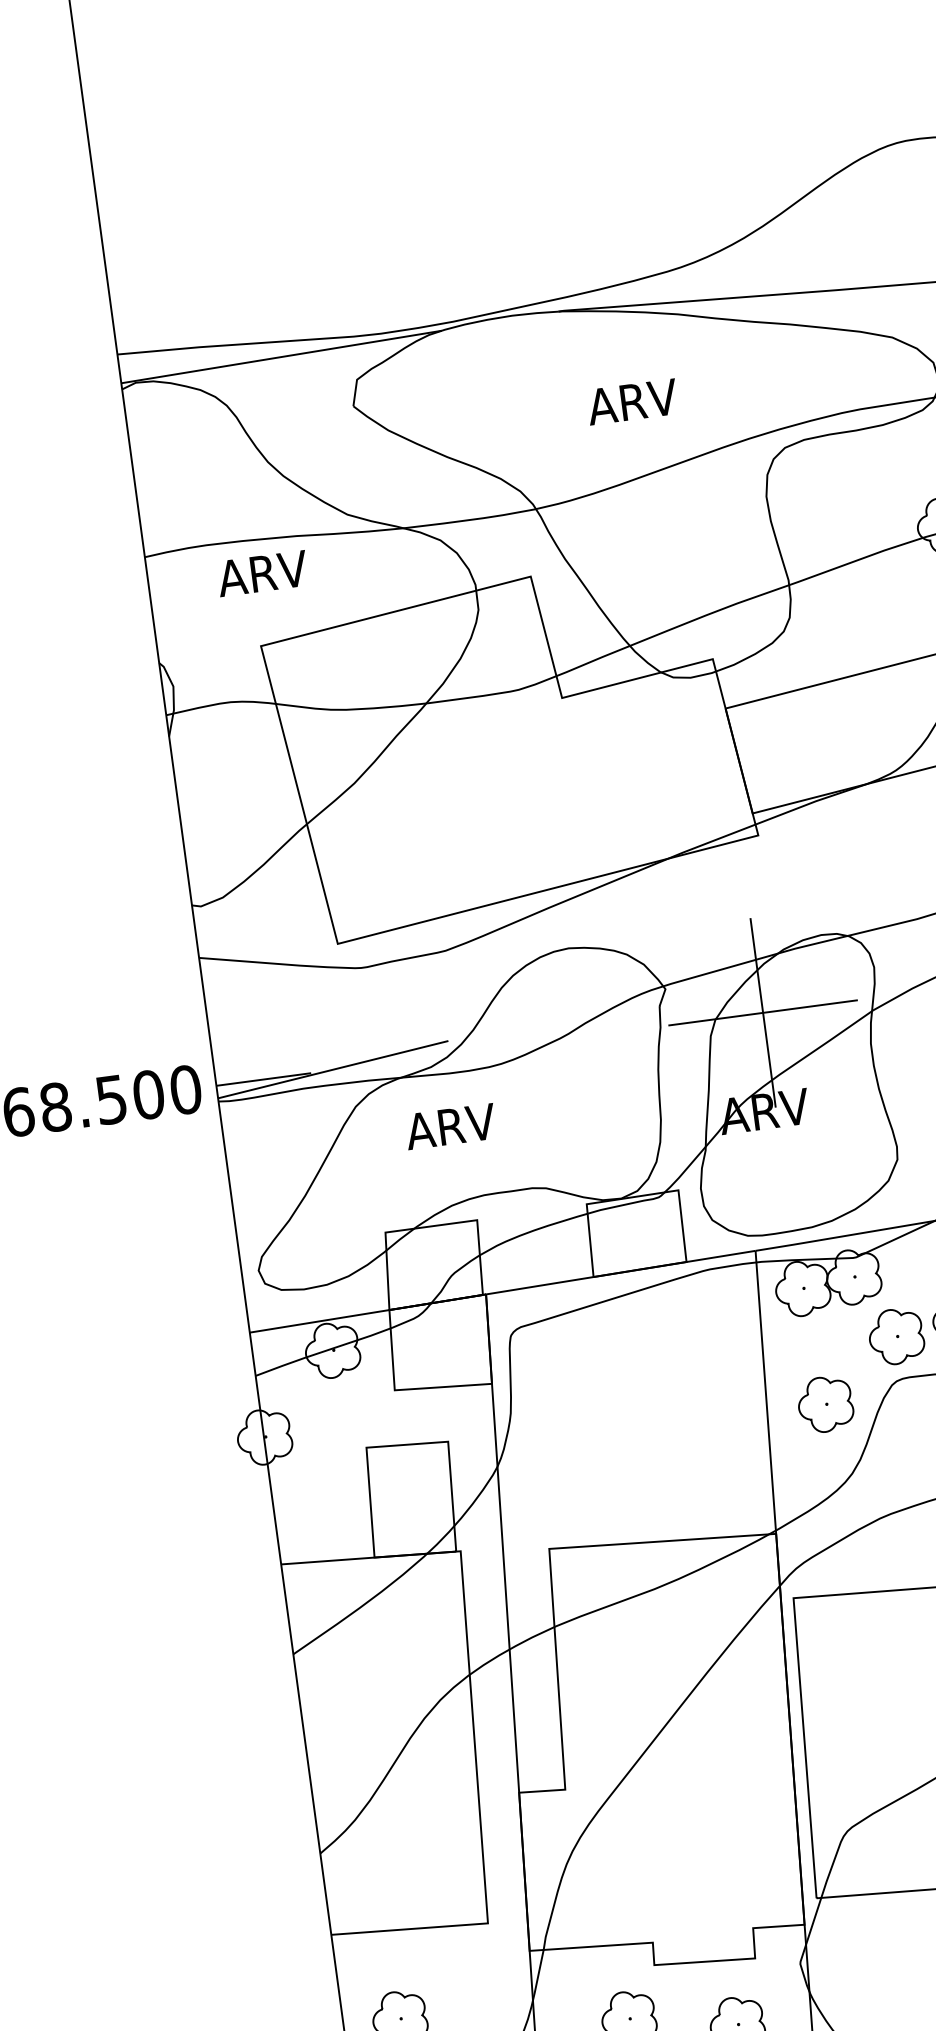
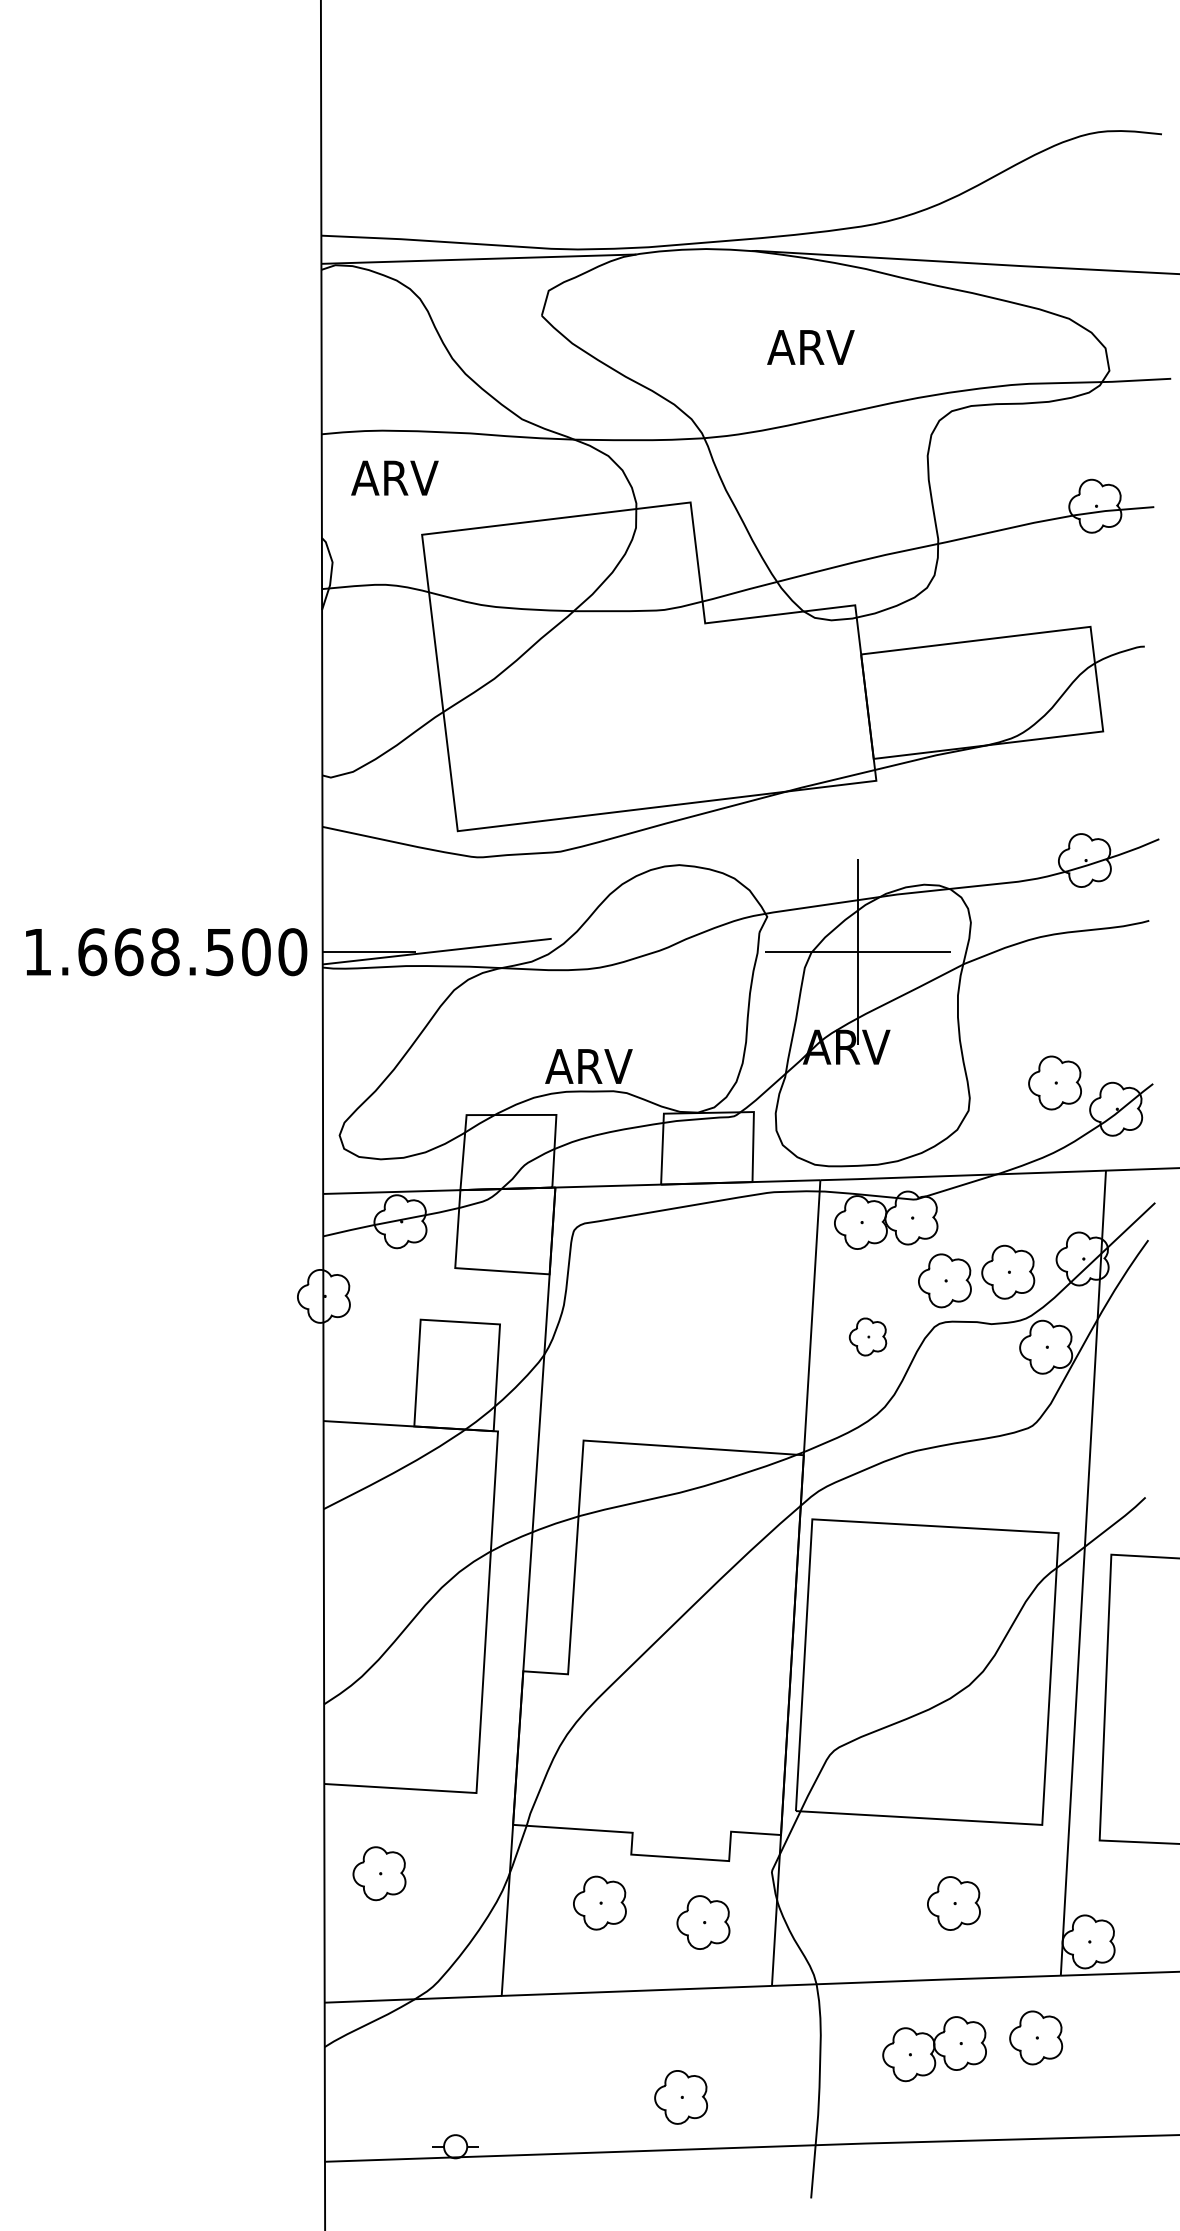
text: (262, 572) -> (394, 477), moved
text: (450, 1126) -> (588, 1066), moved
part: (824, 1404) -> (867, 1336), size x0.7

